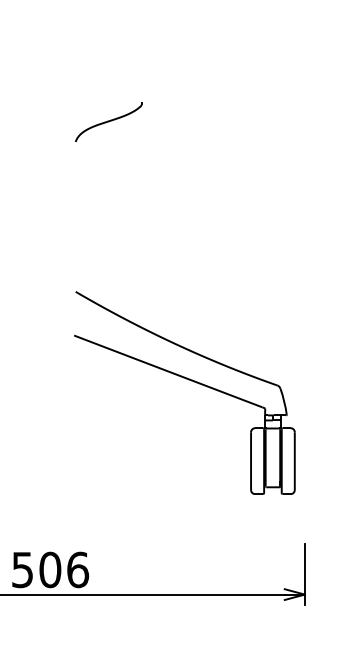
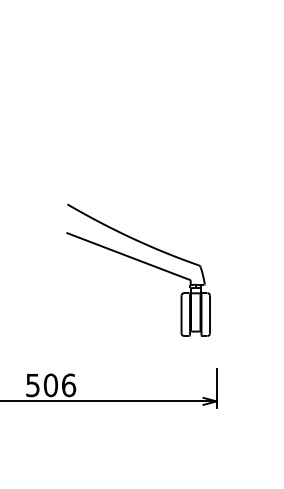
part: (108, 121) -> (88, 93), removed

